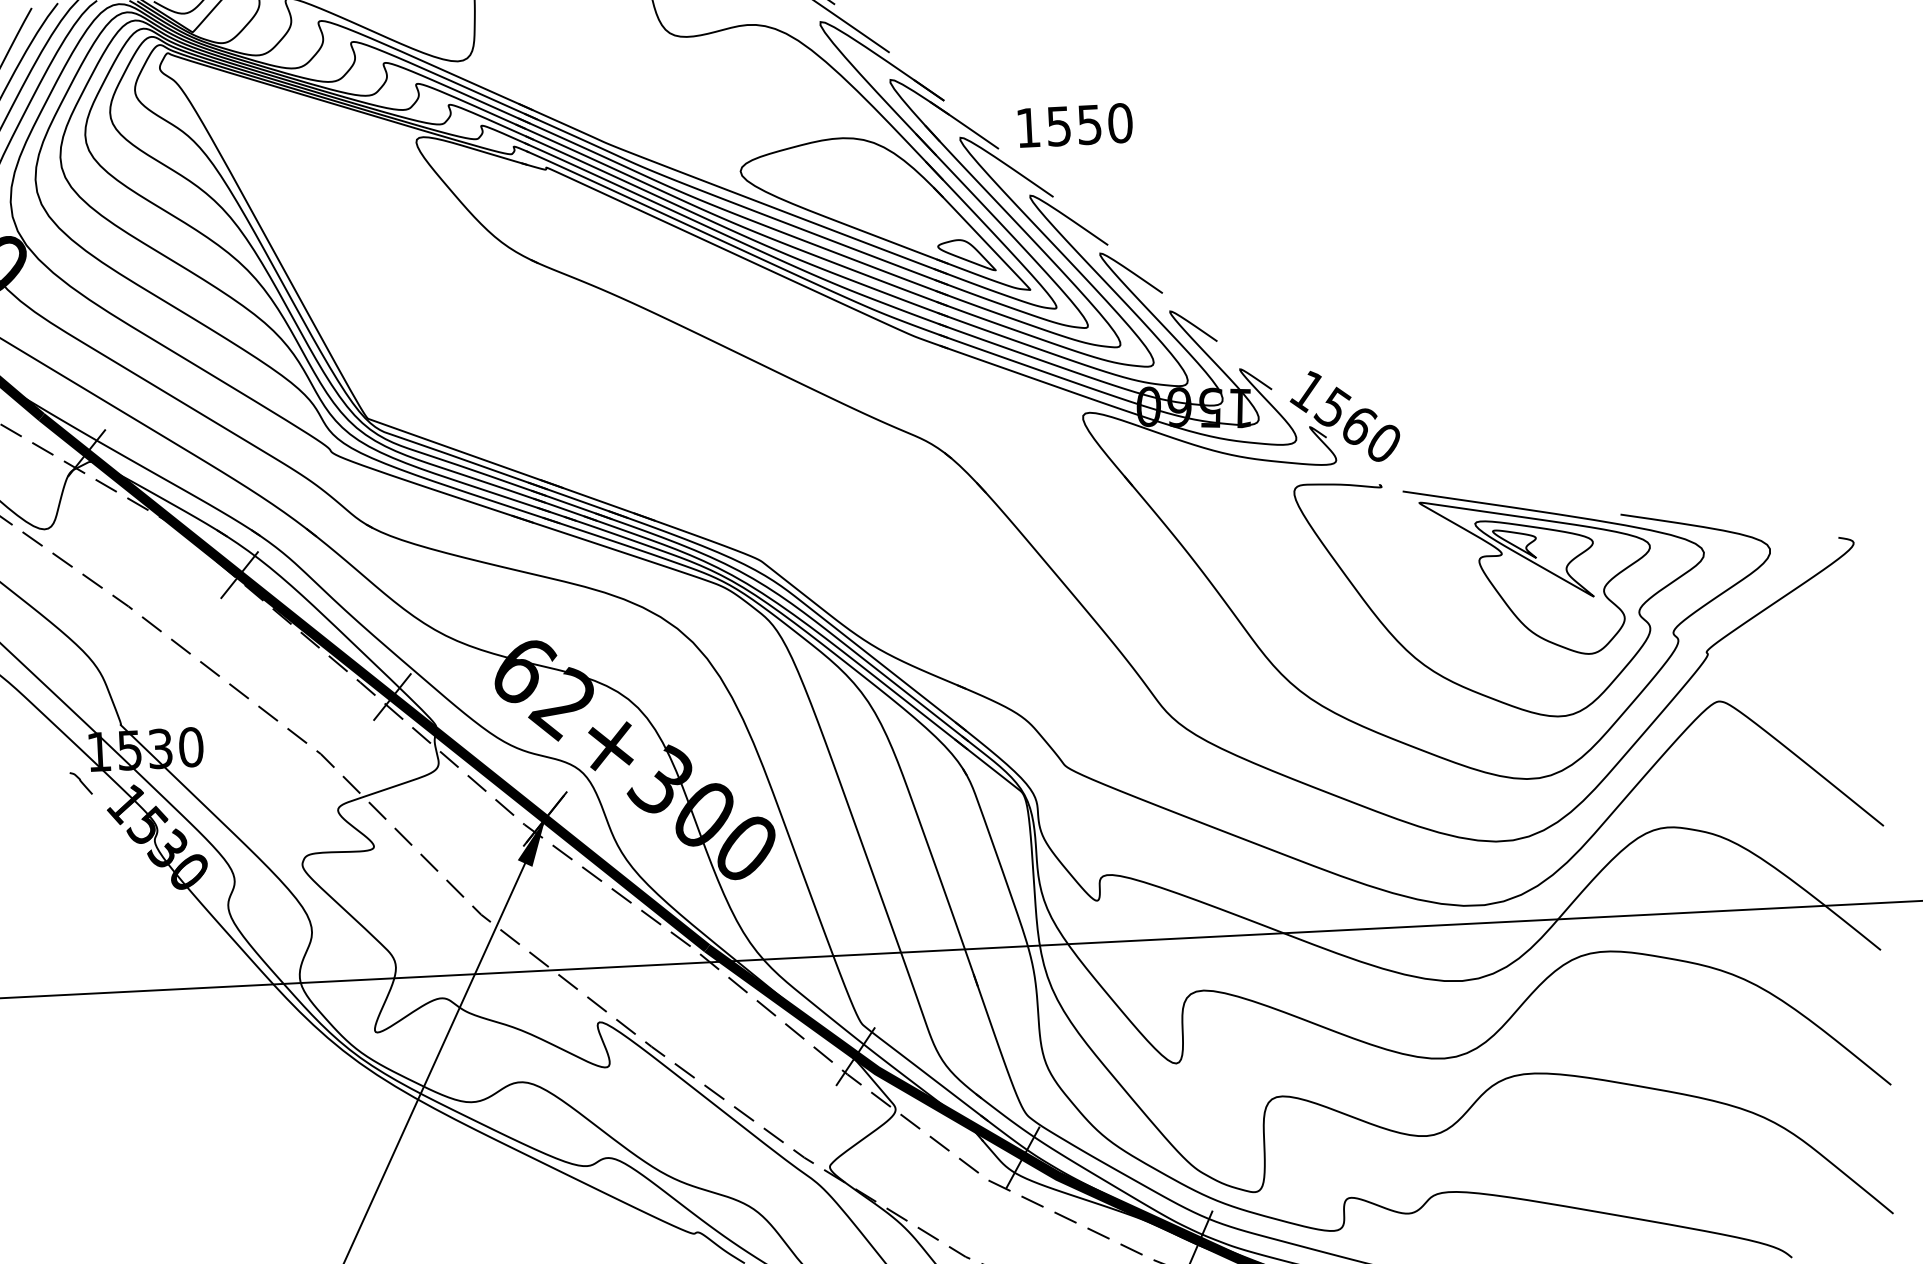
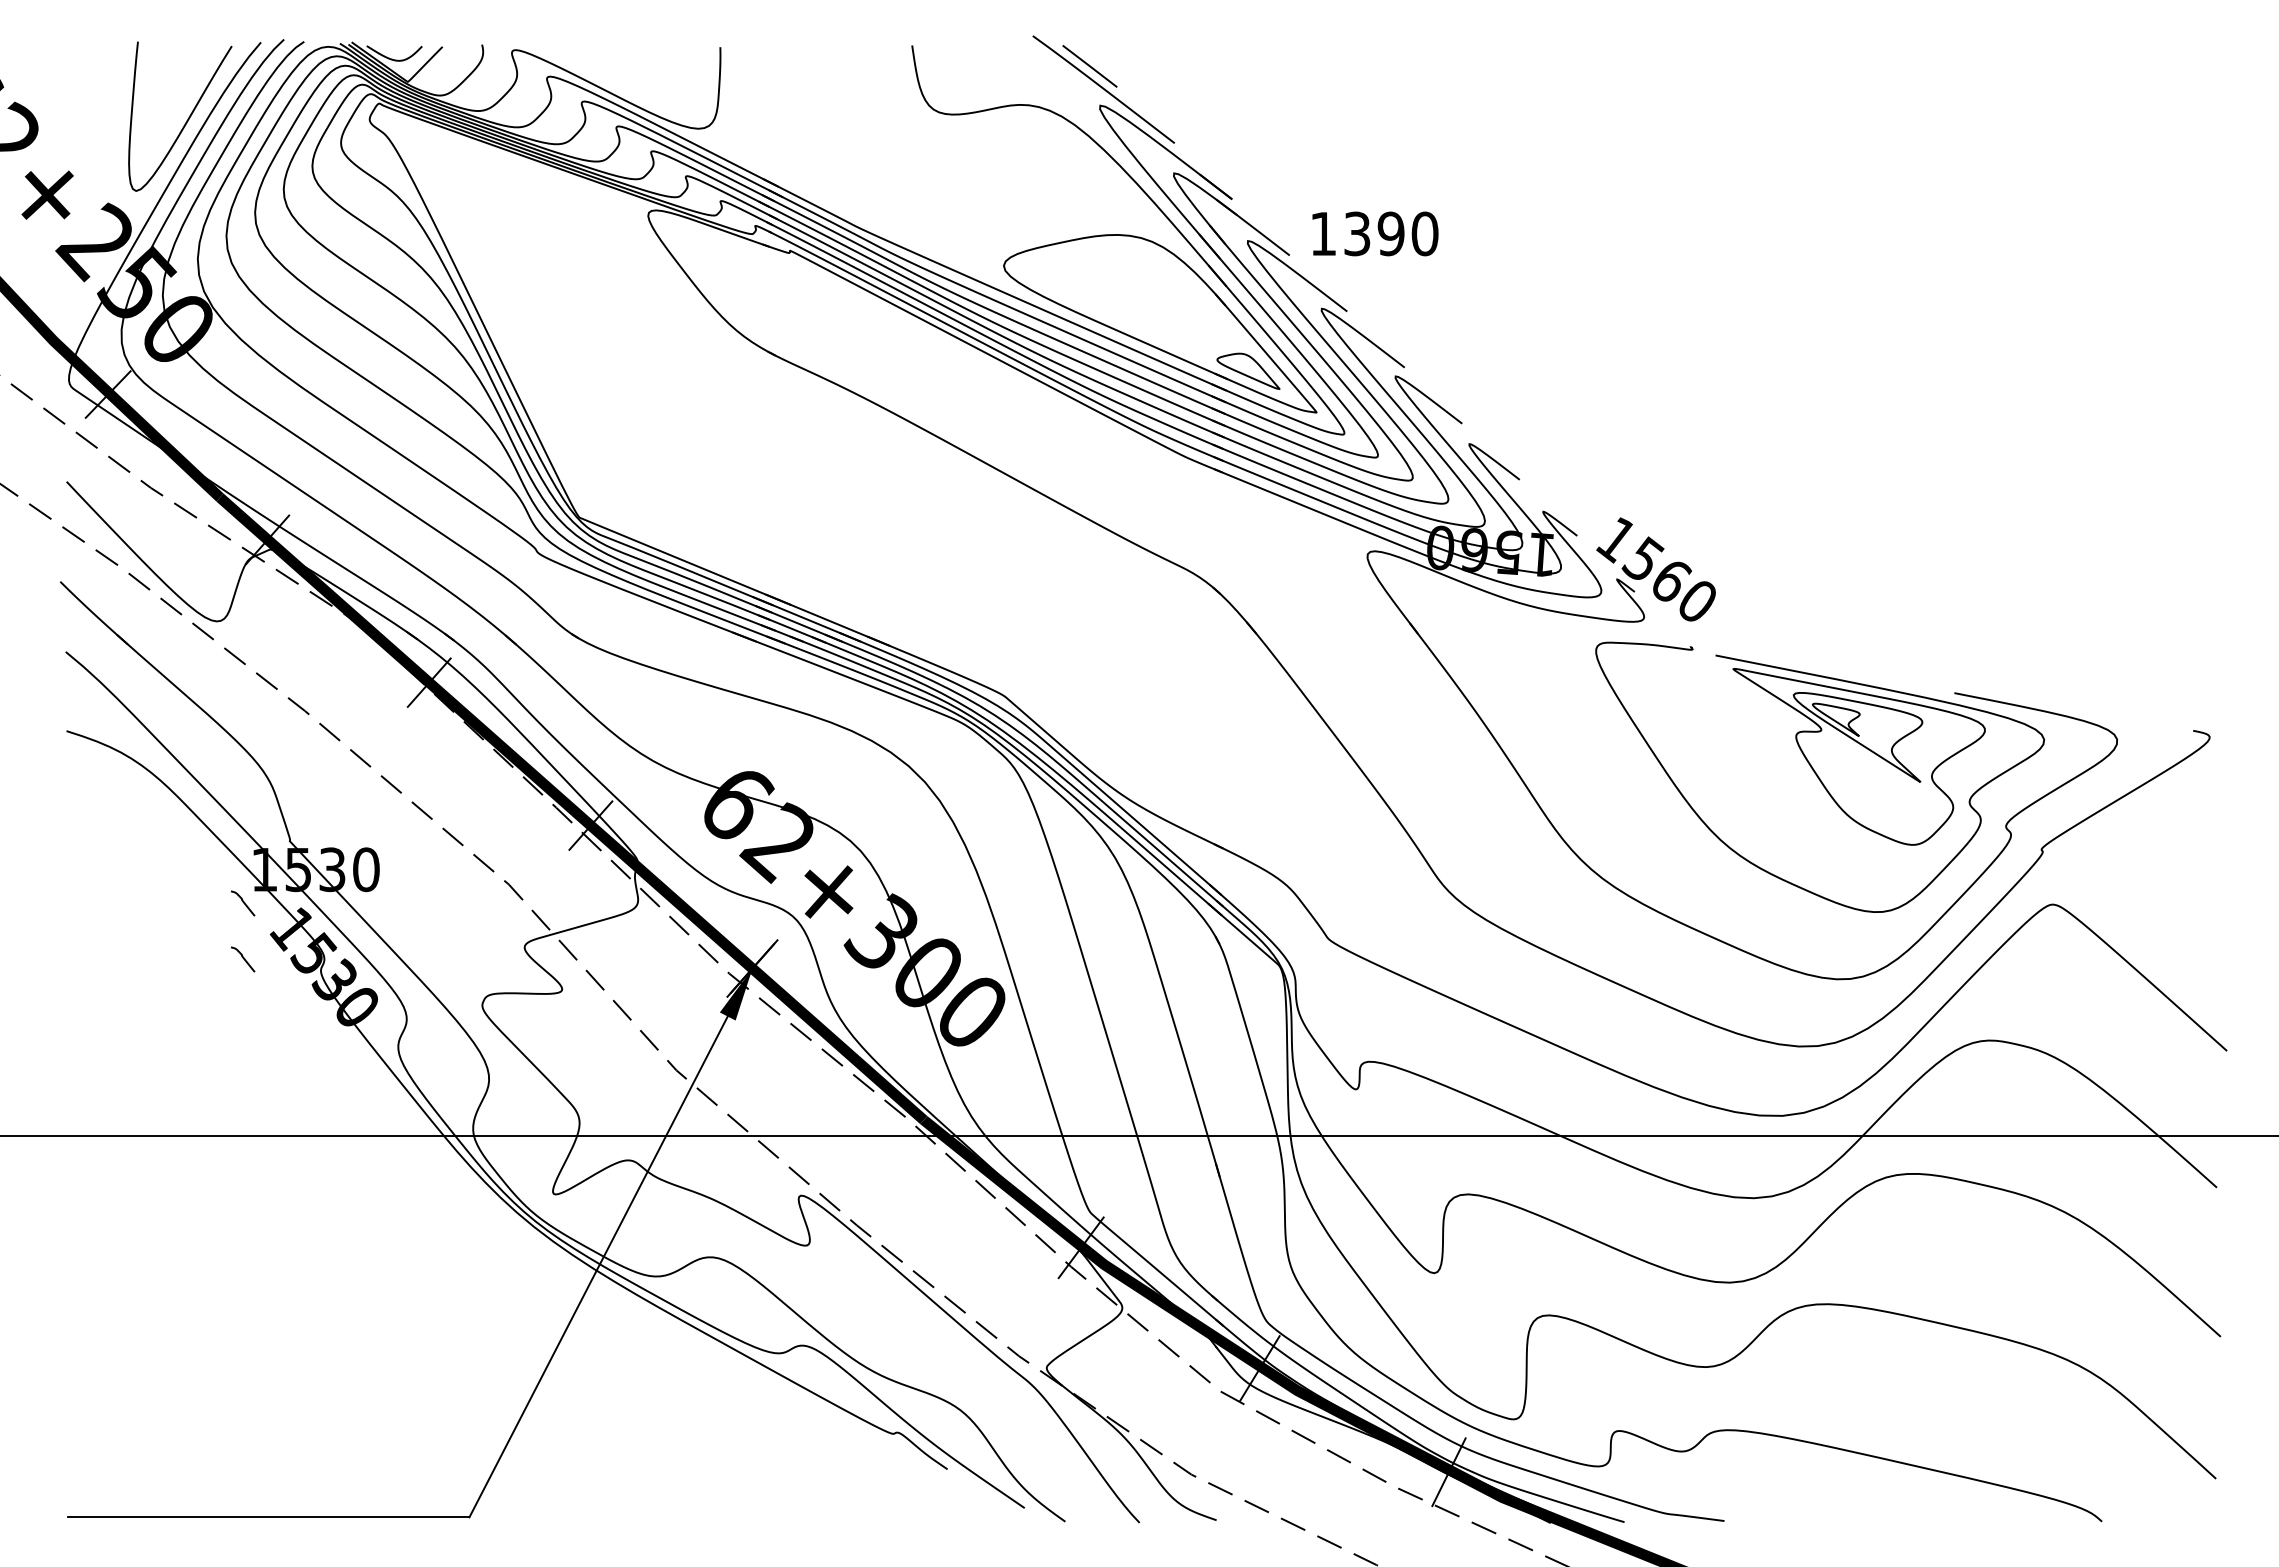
text: (1074, 125) -> (1374, 233), 1550 -> 1390
curve: (84, 834) -> (243, 959), added

